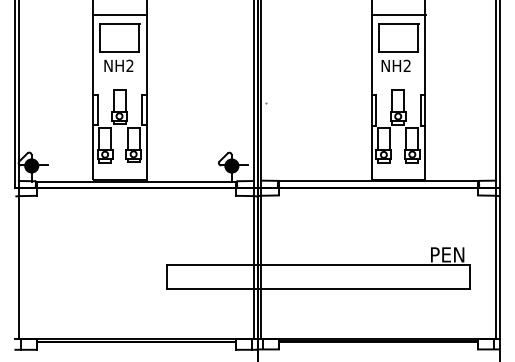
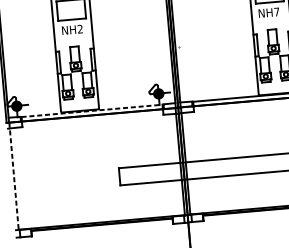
text: (406, 65) -> (276, 11), NH2 -> NH7
line: (136, 181) -> (92, 110), solid -> dashed
line: (19, 263) -> (14, 176), solid -> dashed

